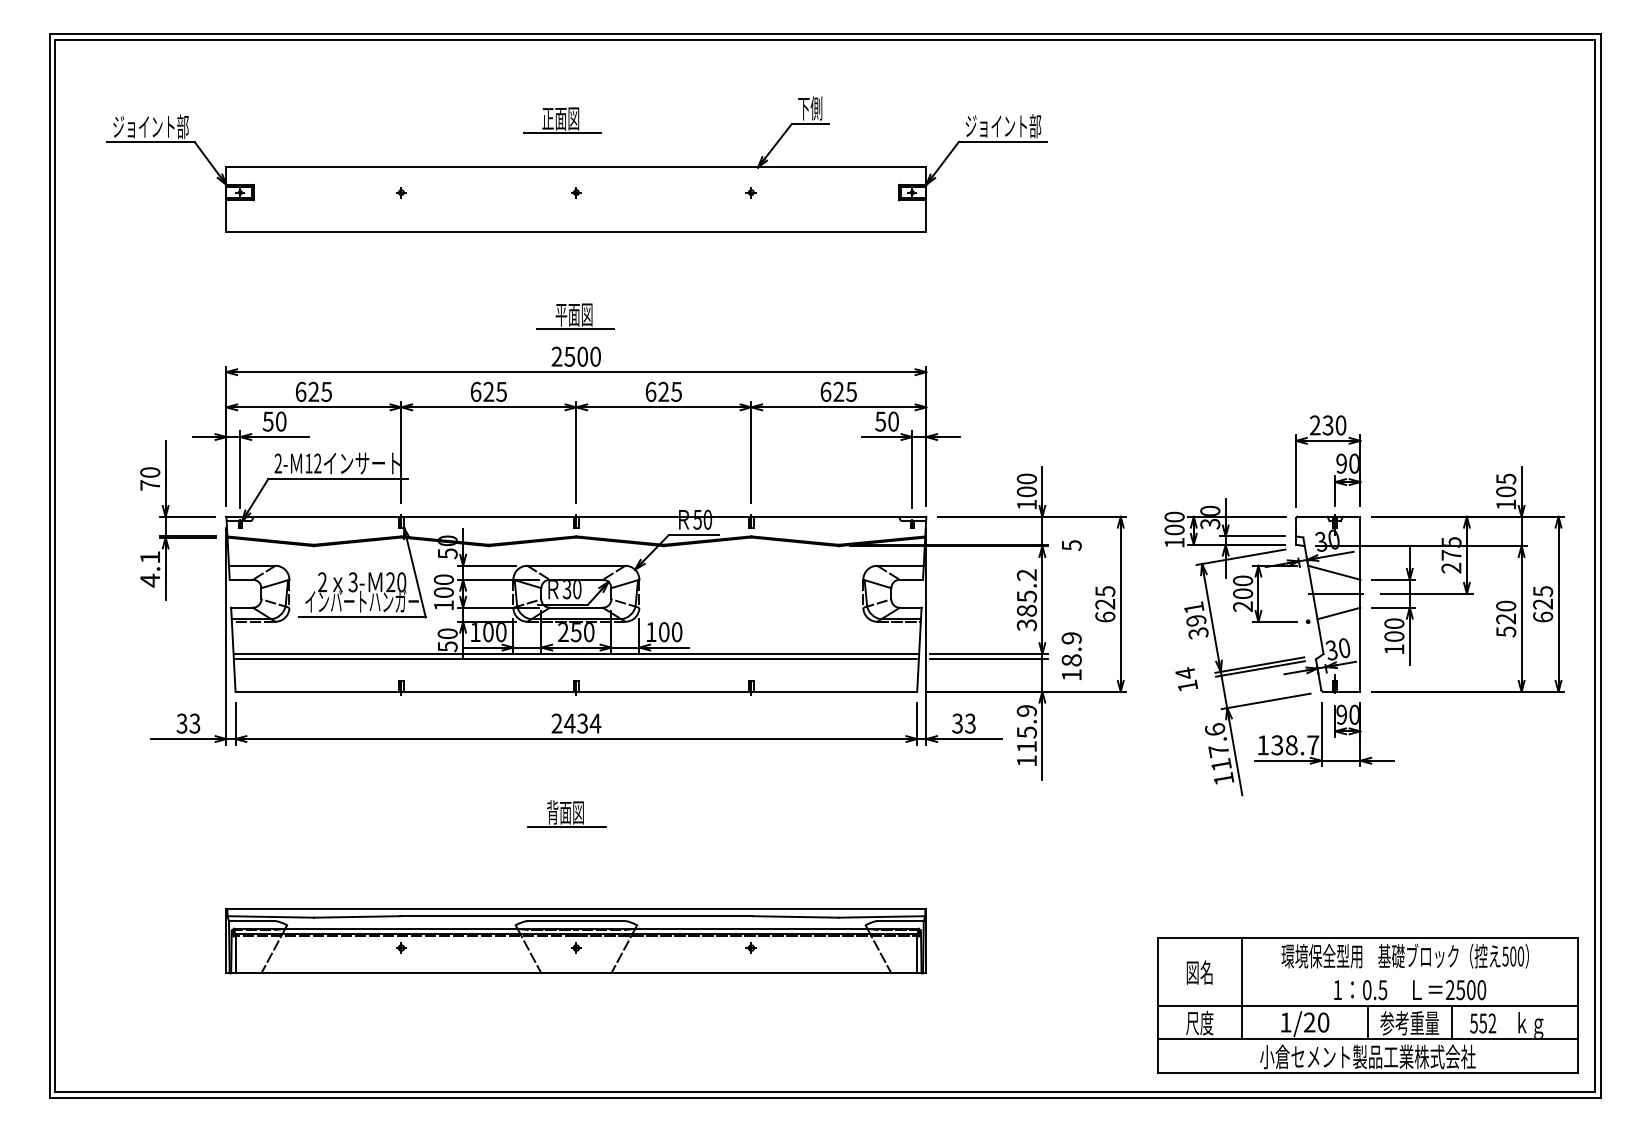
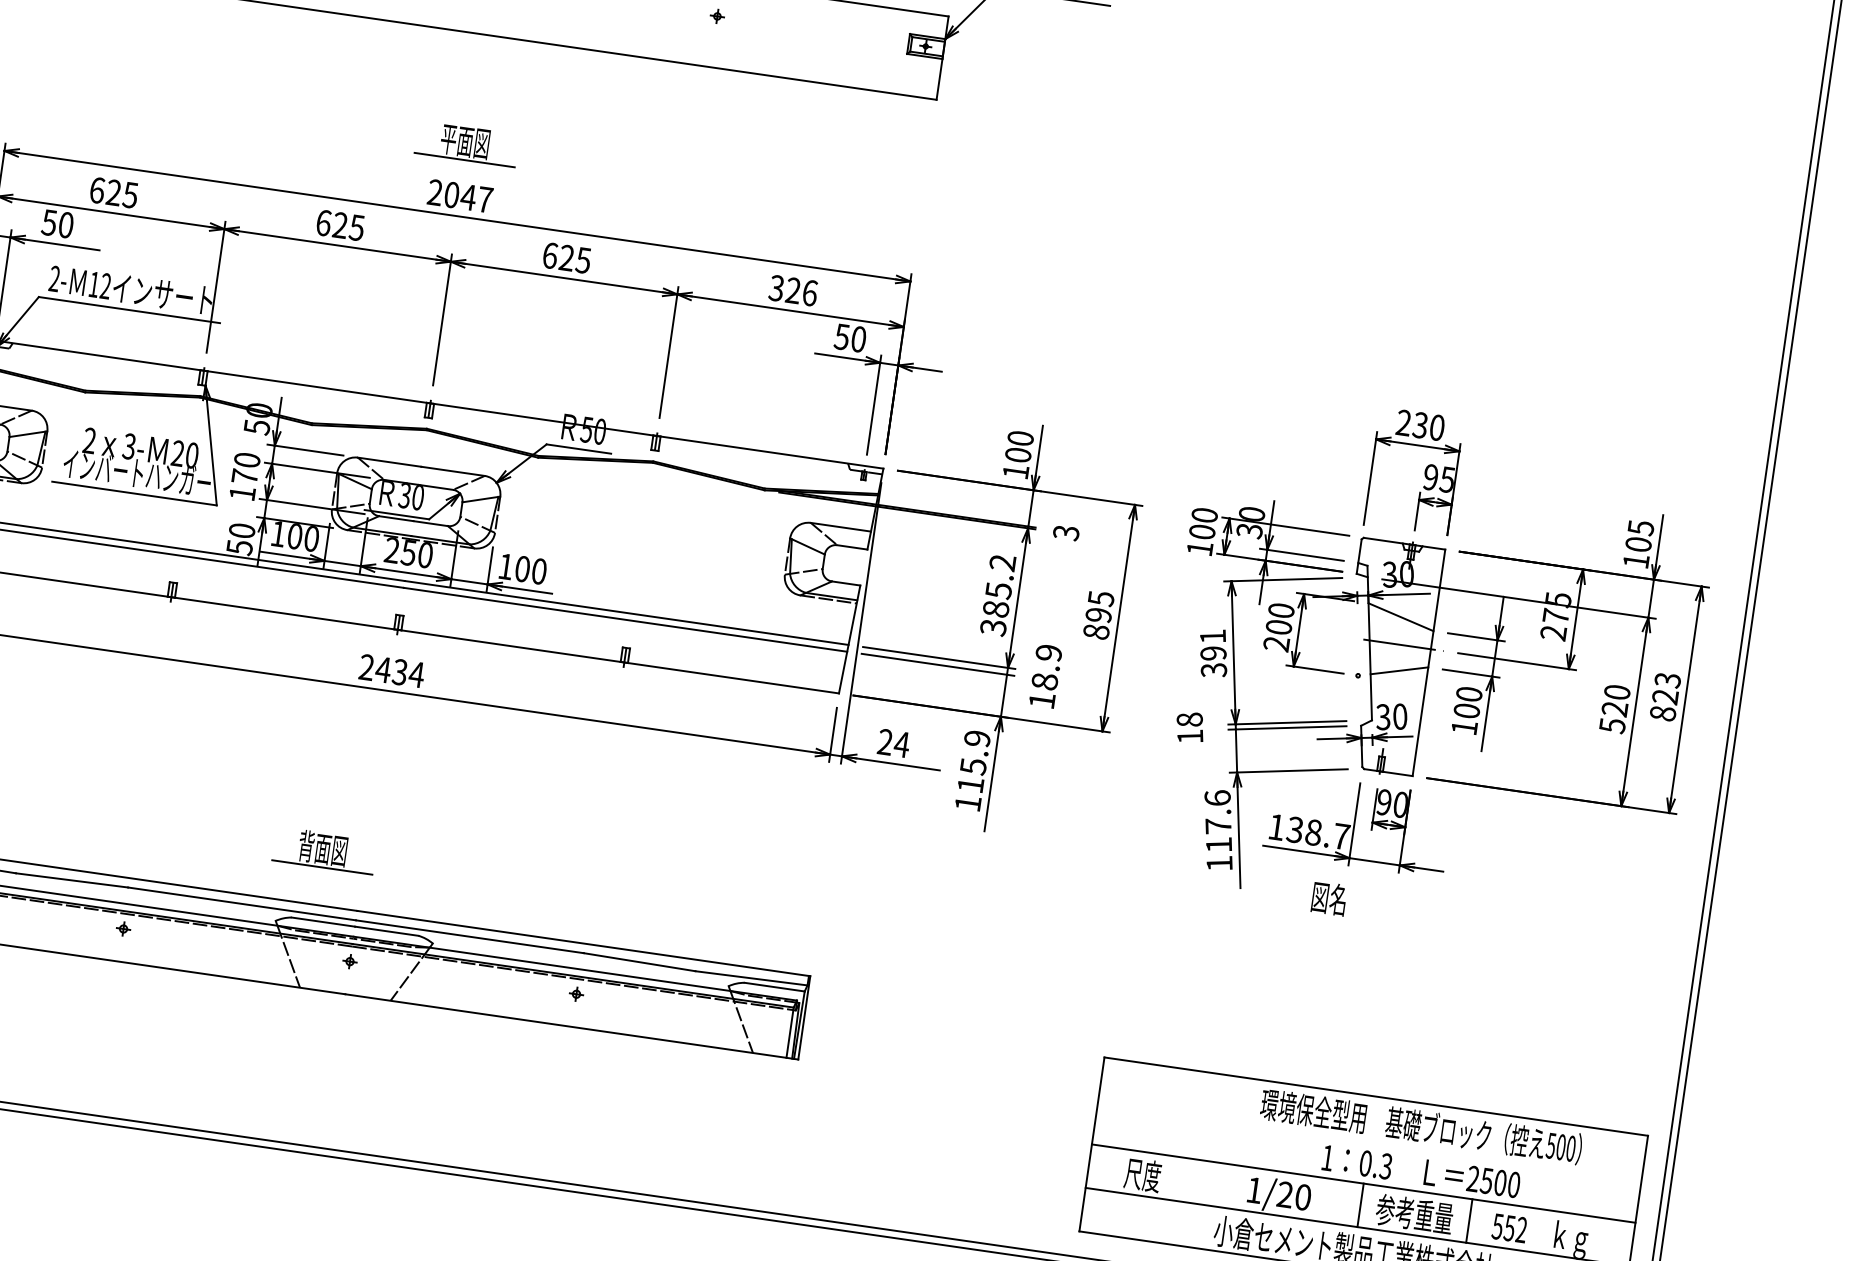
text: (582, 356) -> (468, 197), 2500 -> 2047
text: (838, 391) -> (793, 290), 625 -> 326
text: (1353, 463) -> (1446, 479), 90 -> 95
text: (1071, 545) -> (1065, 532), 5 -> 3
text: (443, 592) -> (244, 476), 100 -> 170
text: (1543, 604) -> (1665, 697), 625 -> 823
text: (1105, 610) -> (1097, 623), 625 -> 895
text: (1185, 672) -> (1189, 718), 14 -> 18
text: (964, 723) -> (894, 743), 33 -> 24
part: (566, 813) -> (323, 850), moved
text: (1199, 972) -> (1329, 898), moved
line: (1241, 988) -> (1203, 1137), removed
text: (1383, 989) -> (1386, 1165), 0.5 -> 0.3

